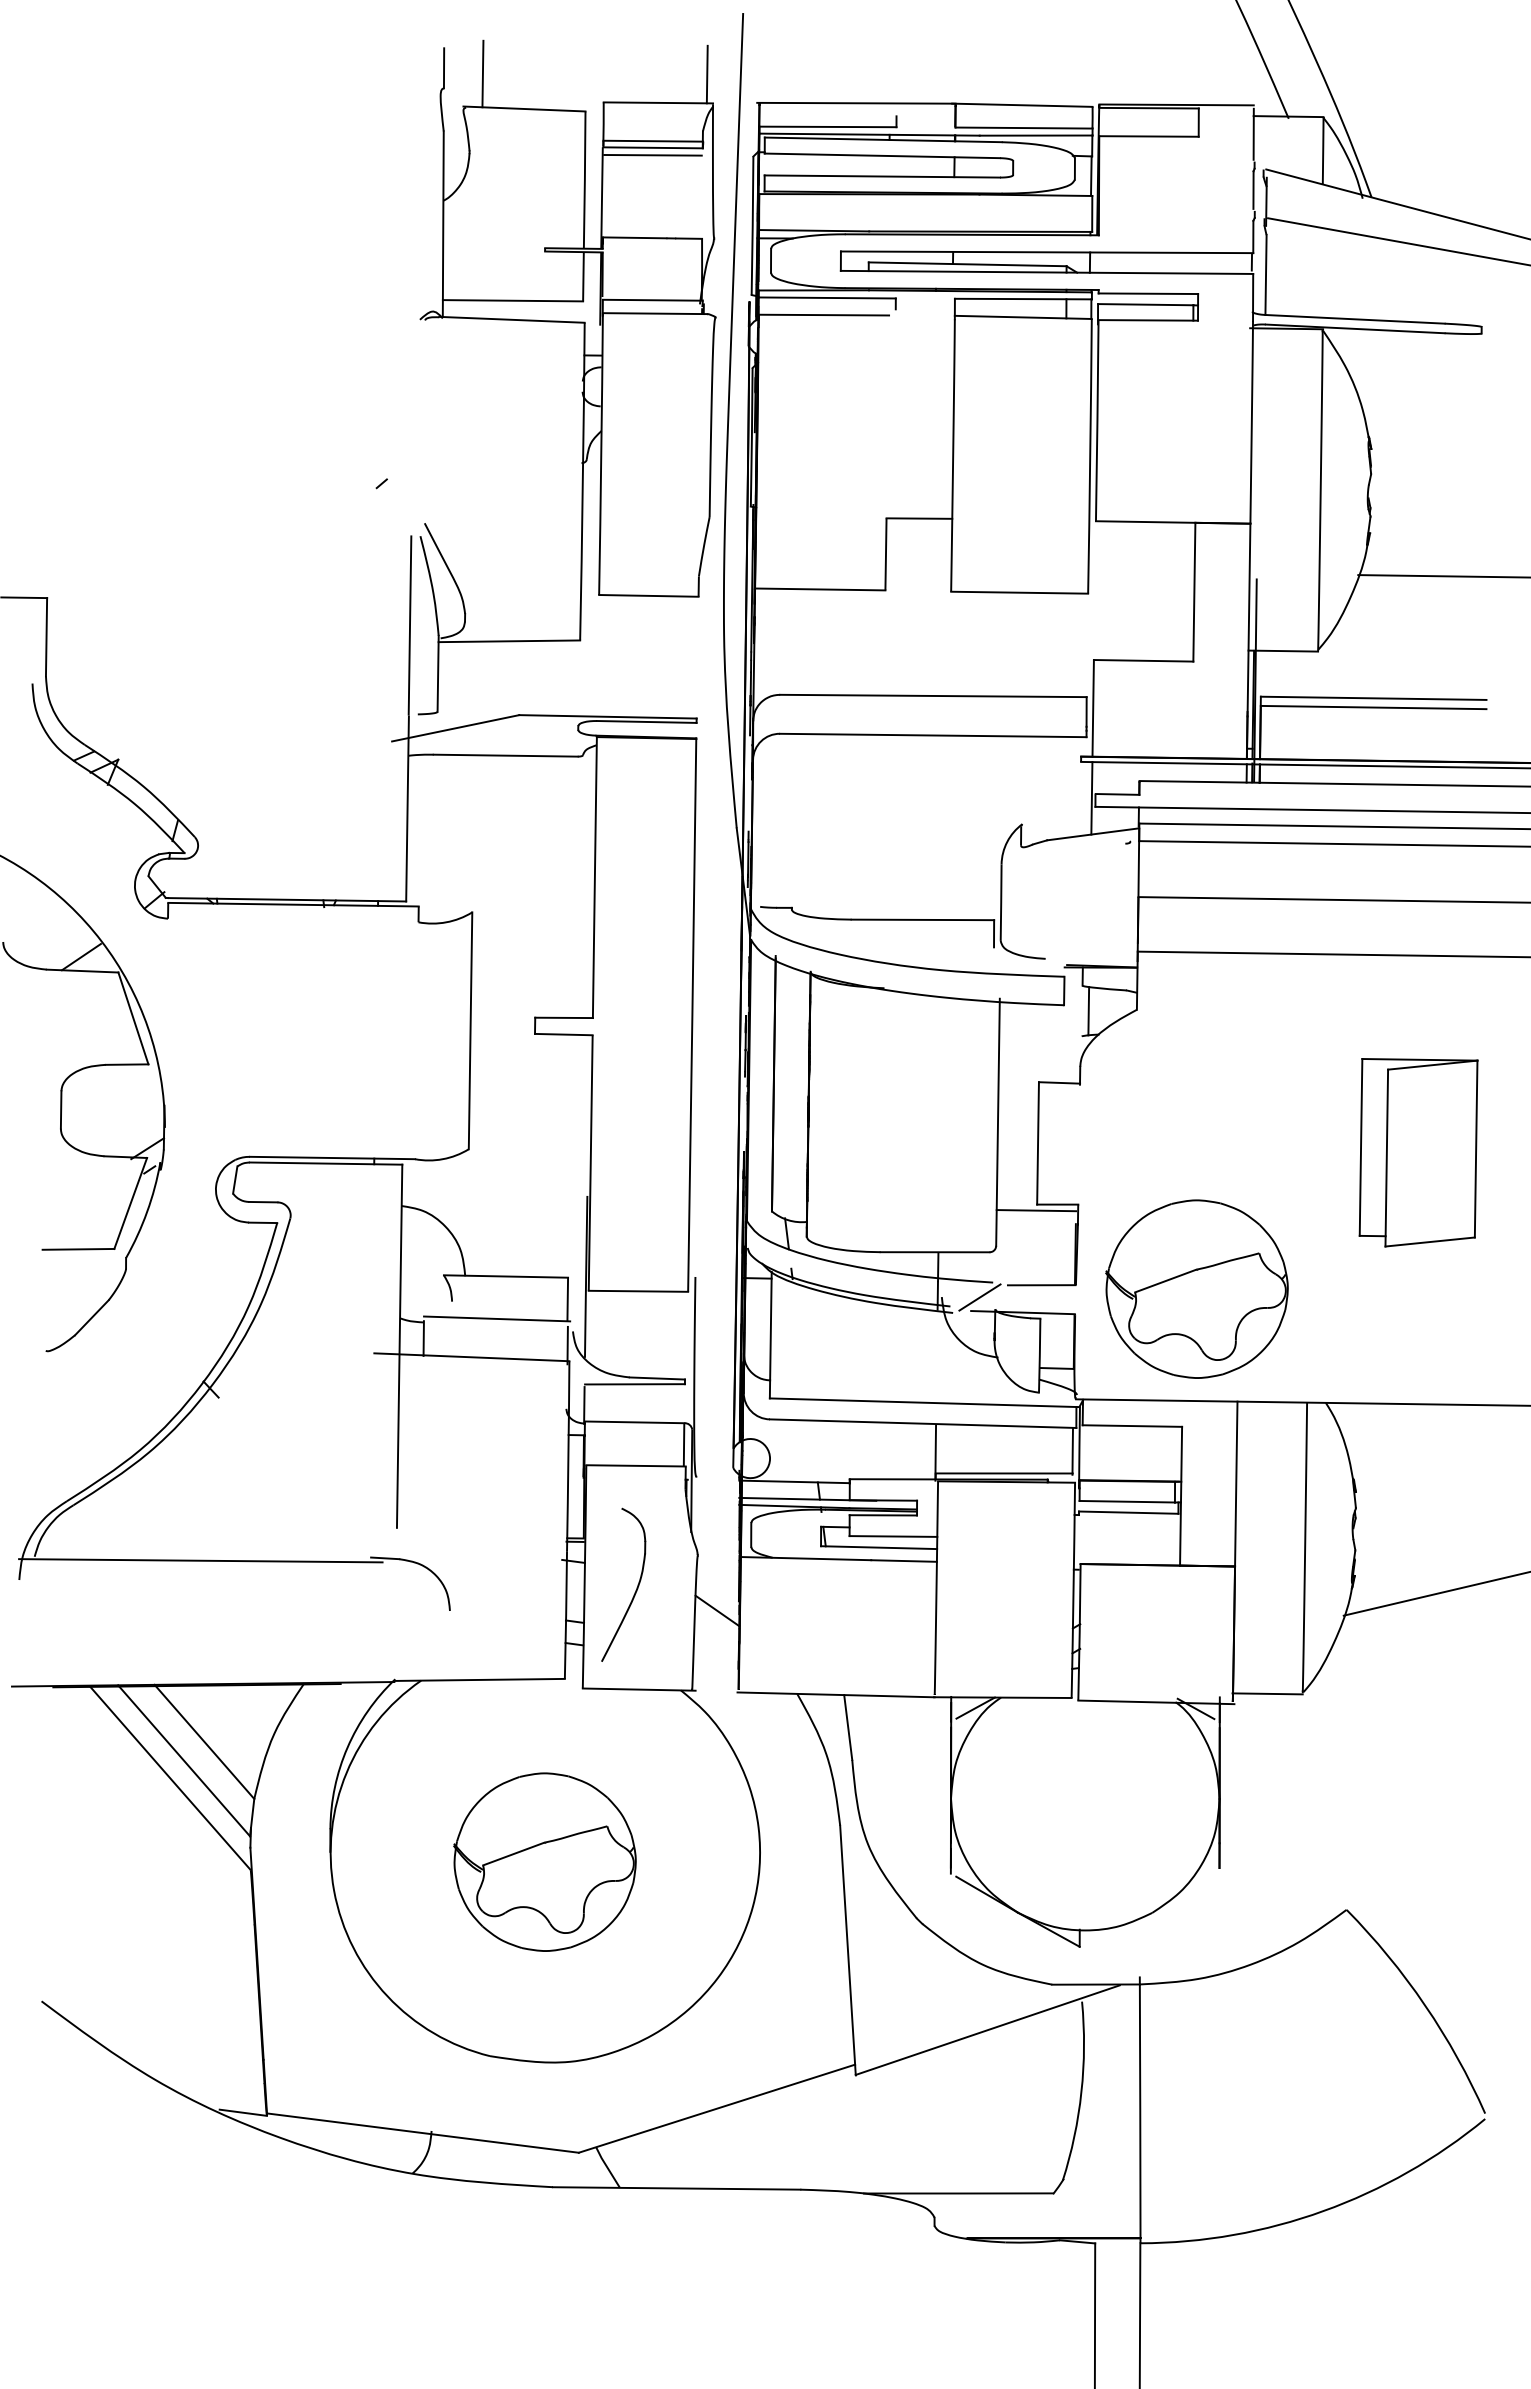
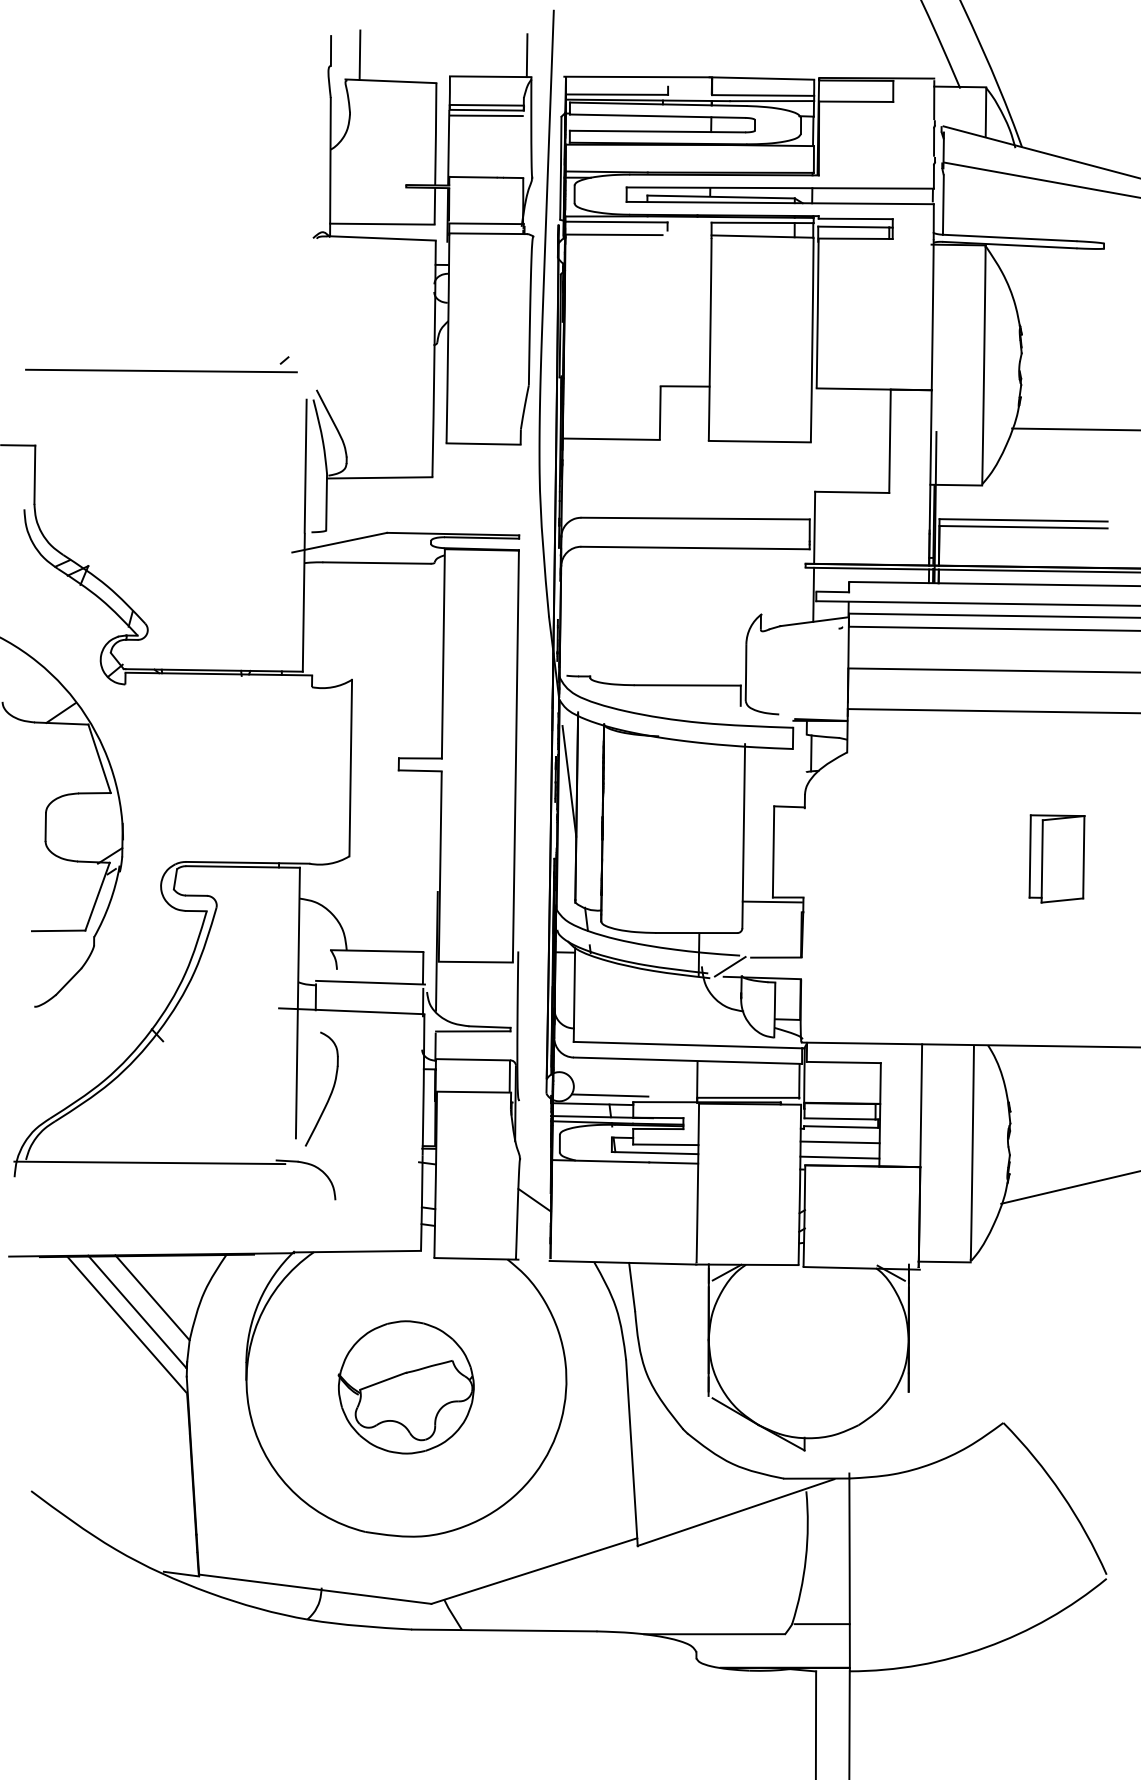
line: (216, 497) -> (161, 370), added
line: (763, 1048) -> (569, 781), added
part: (1418, 1152) -> (1056, 858), size x0.62
part: (1196, 1288) -> (891, 960), removed
line: (818, 1469) -> (609, 1094), added
line: (1127, 1533) -> (840, 1142), added
line: (1127, 1553) -> (840, 1157), added
part: (636, 1587) -> (331, 1091), moved
line: (1103, 2179) -> (822, 1623), added

